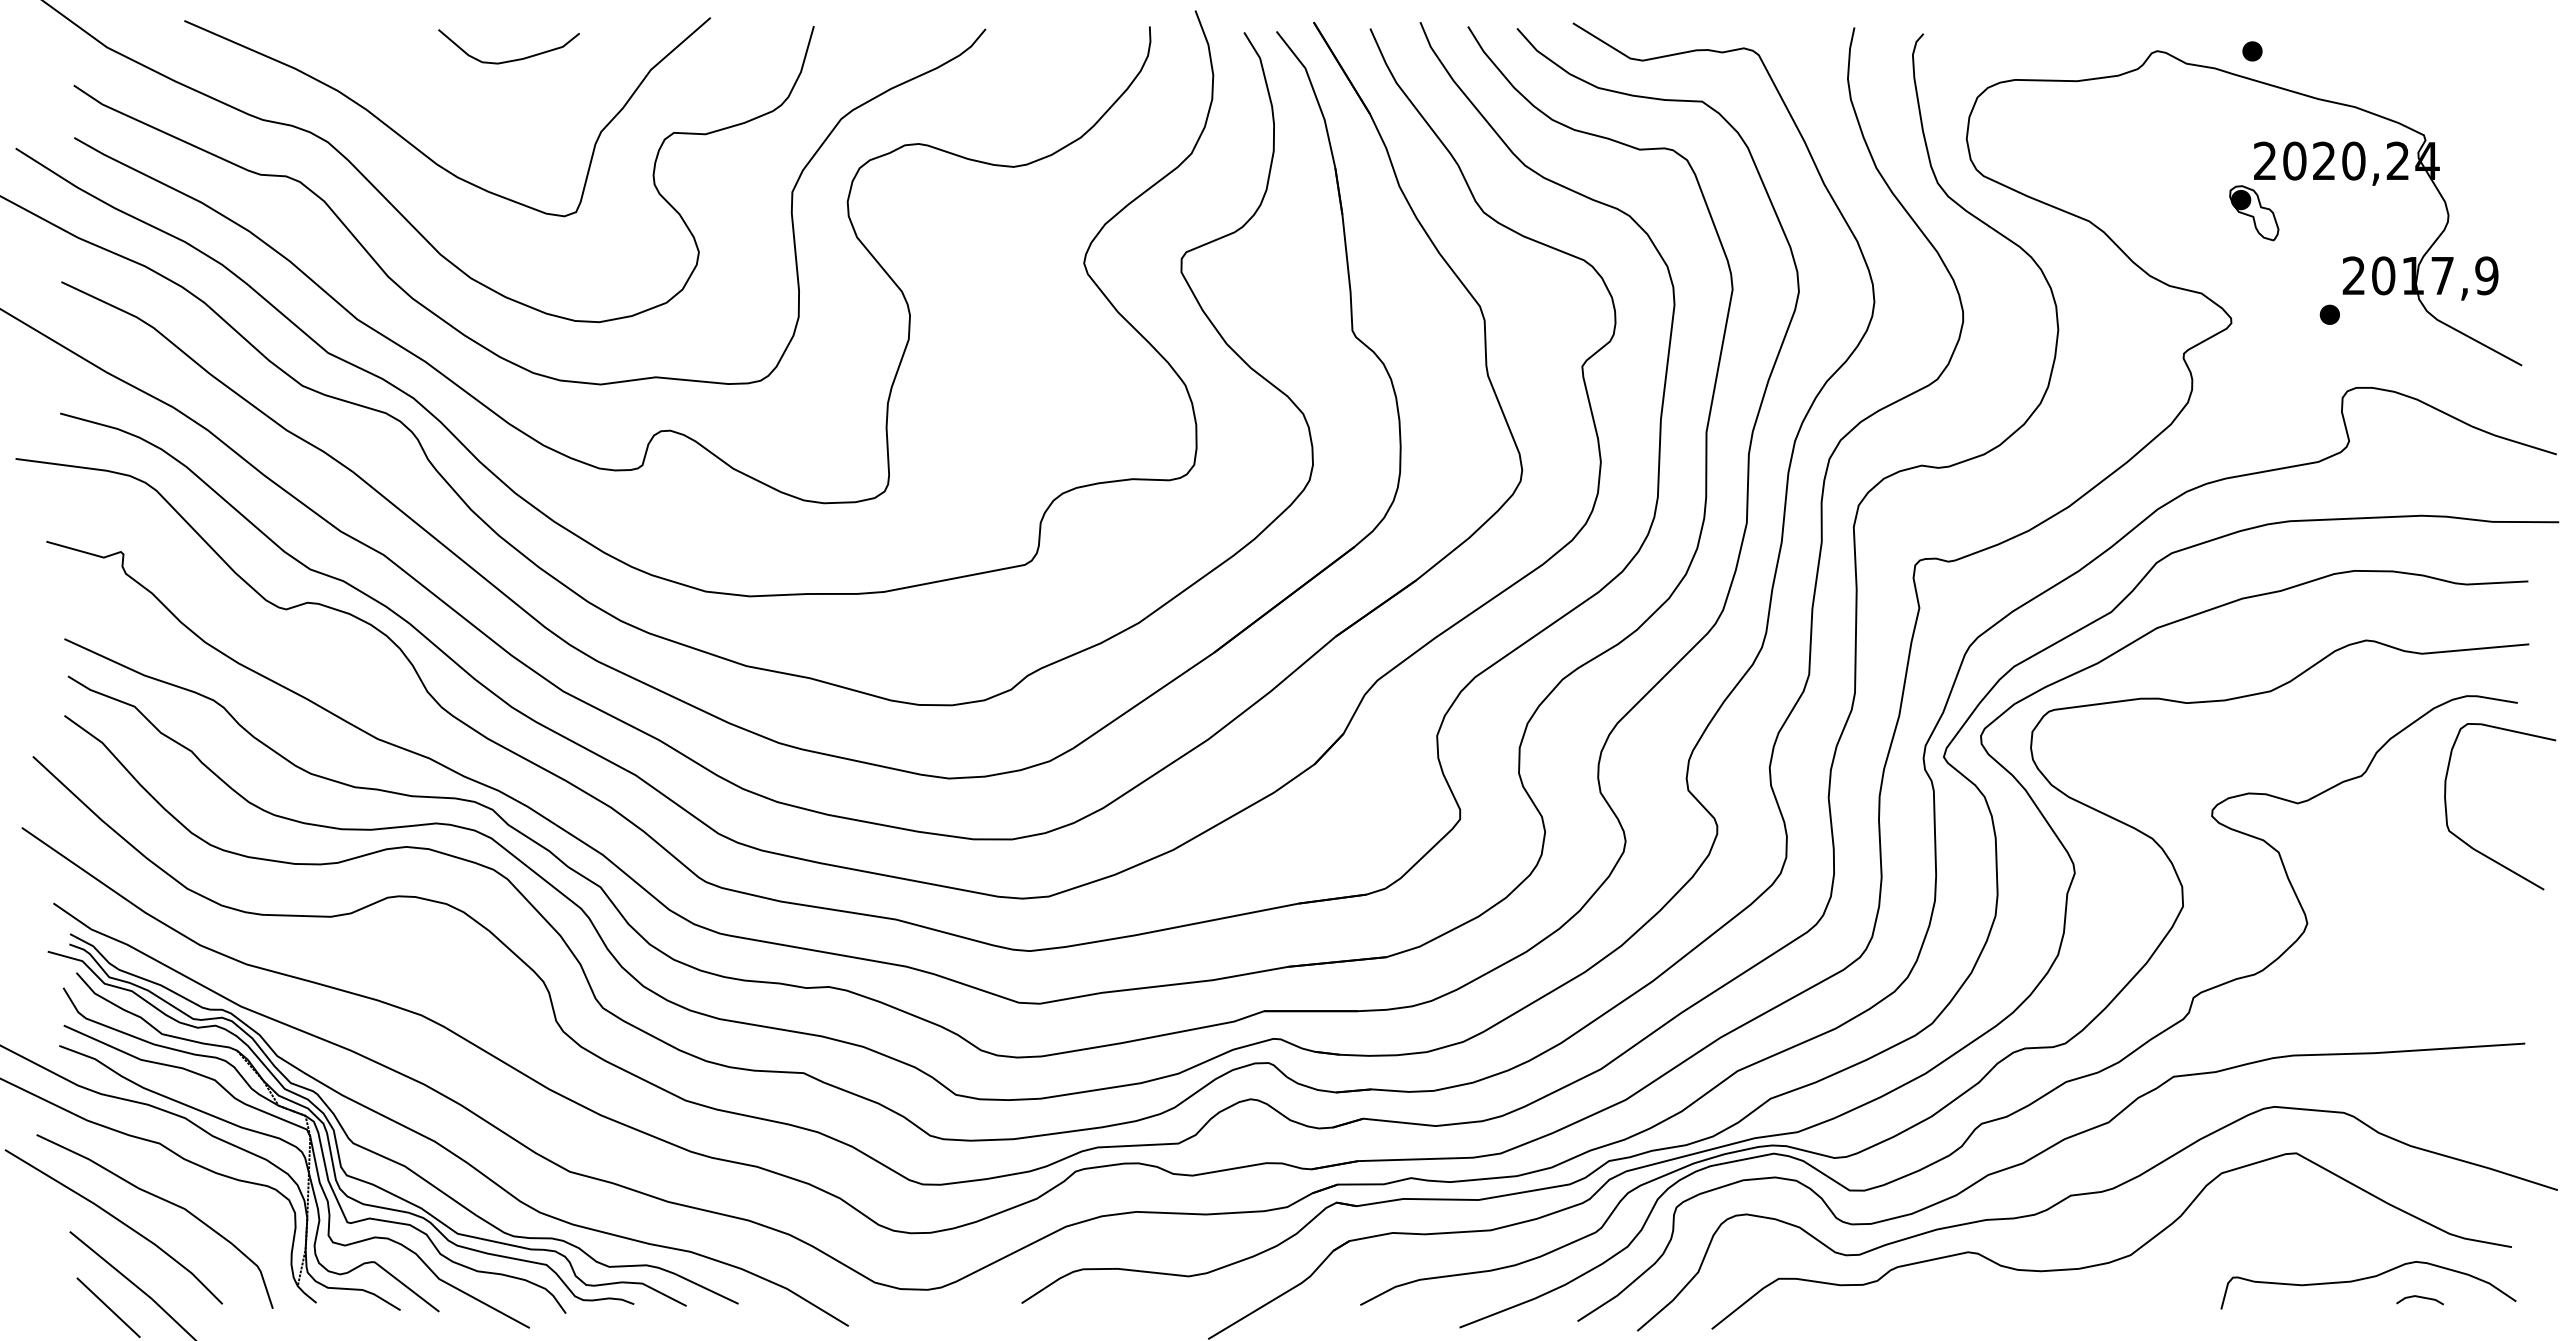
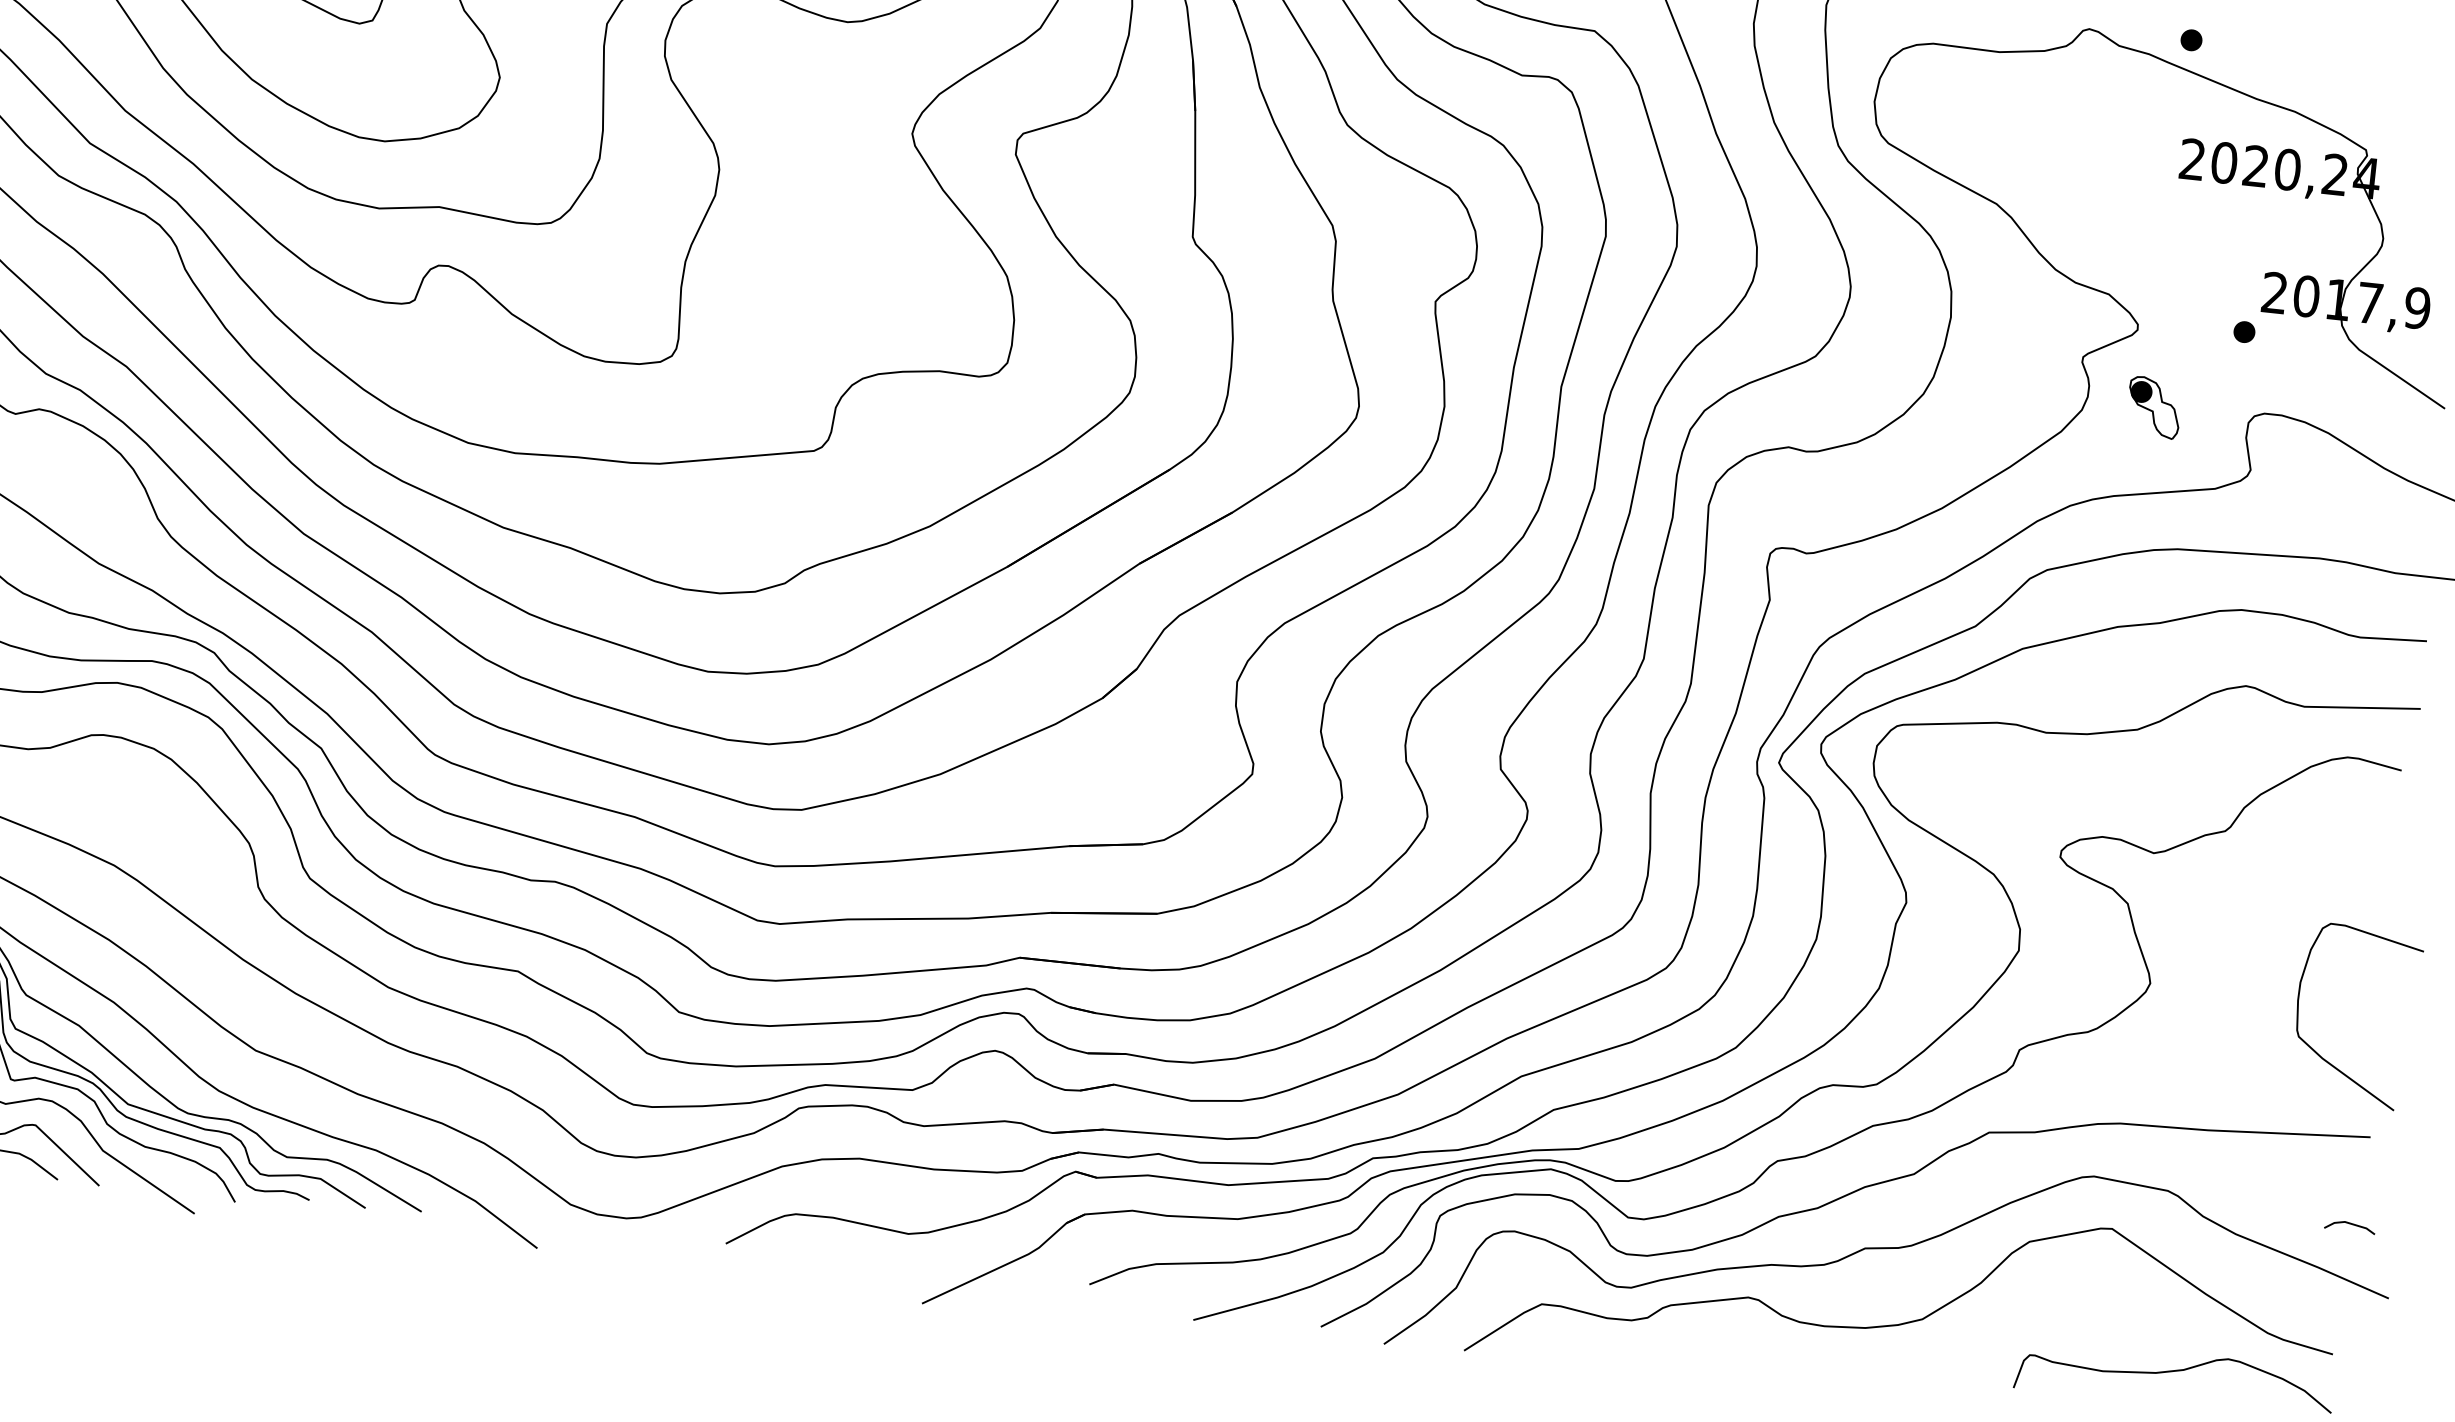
part: (2254, 213) -> (2154, 407), moved
curve: (2469, 844) -> (2318, 1053), moved
line: (2421, 1298) -> (2351, 1225), moved

